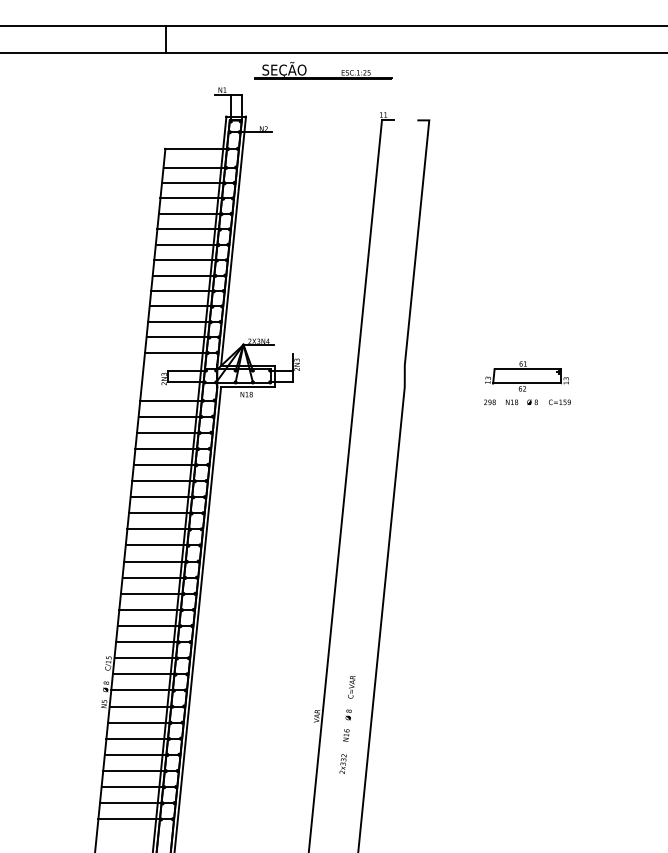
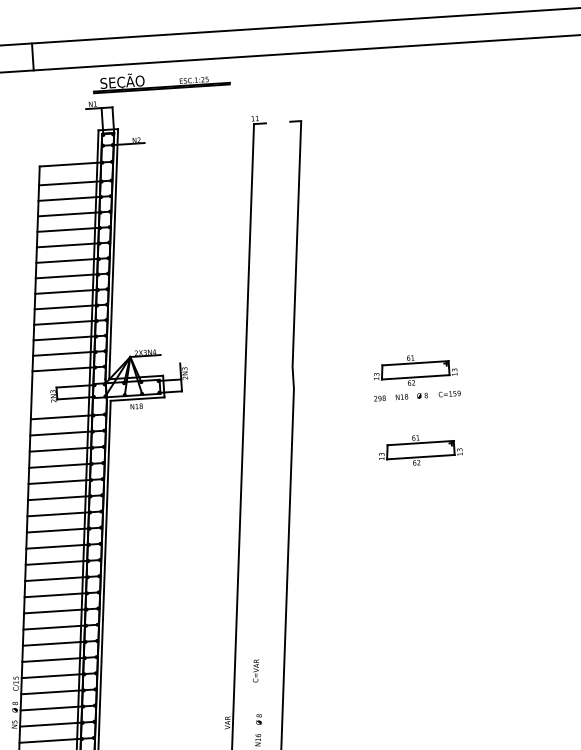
part: (323, 77) -> (161, 87), moved
part: (526, 456) -> (419, 450), added
text: (351, 687) -> (255, 671), moved

